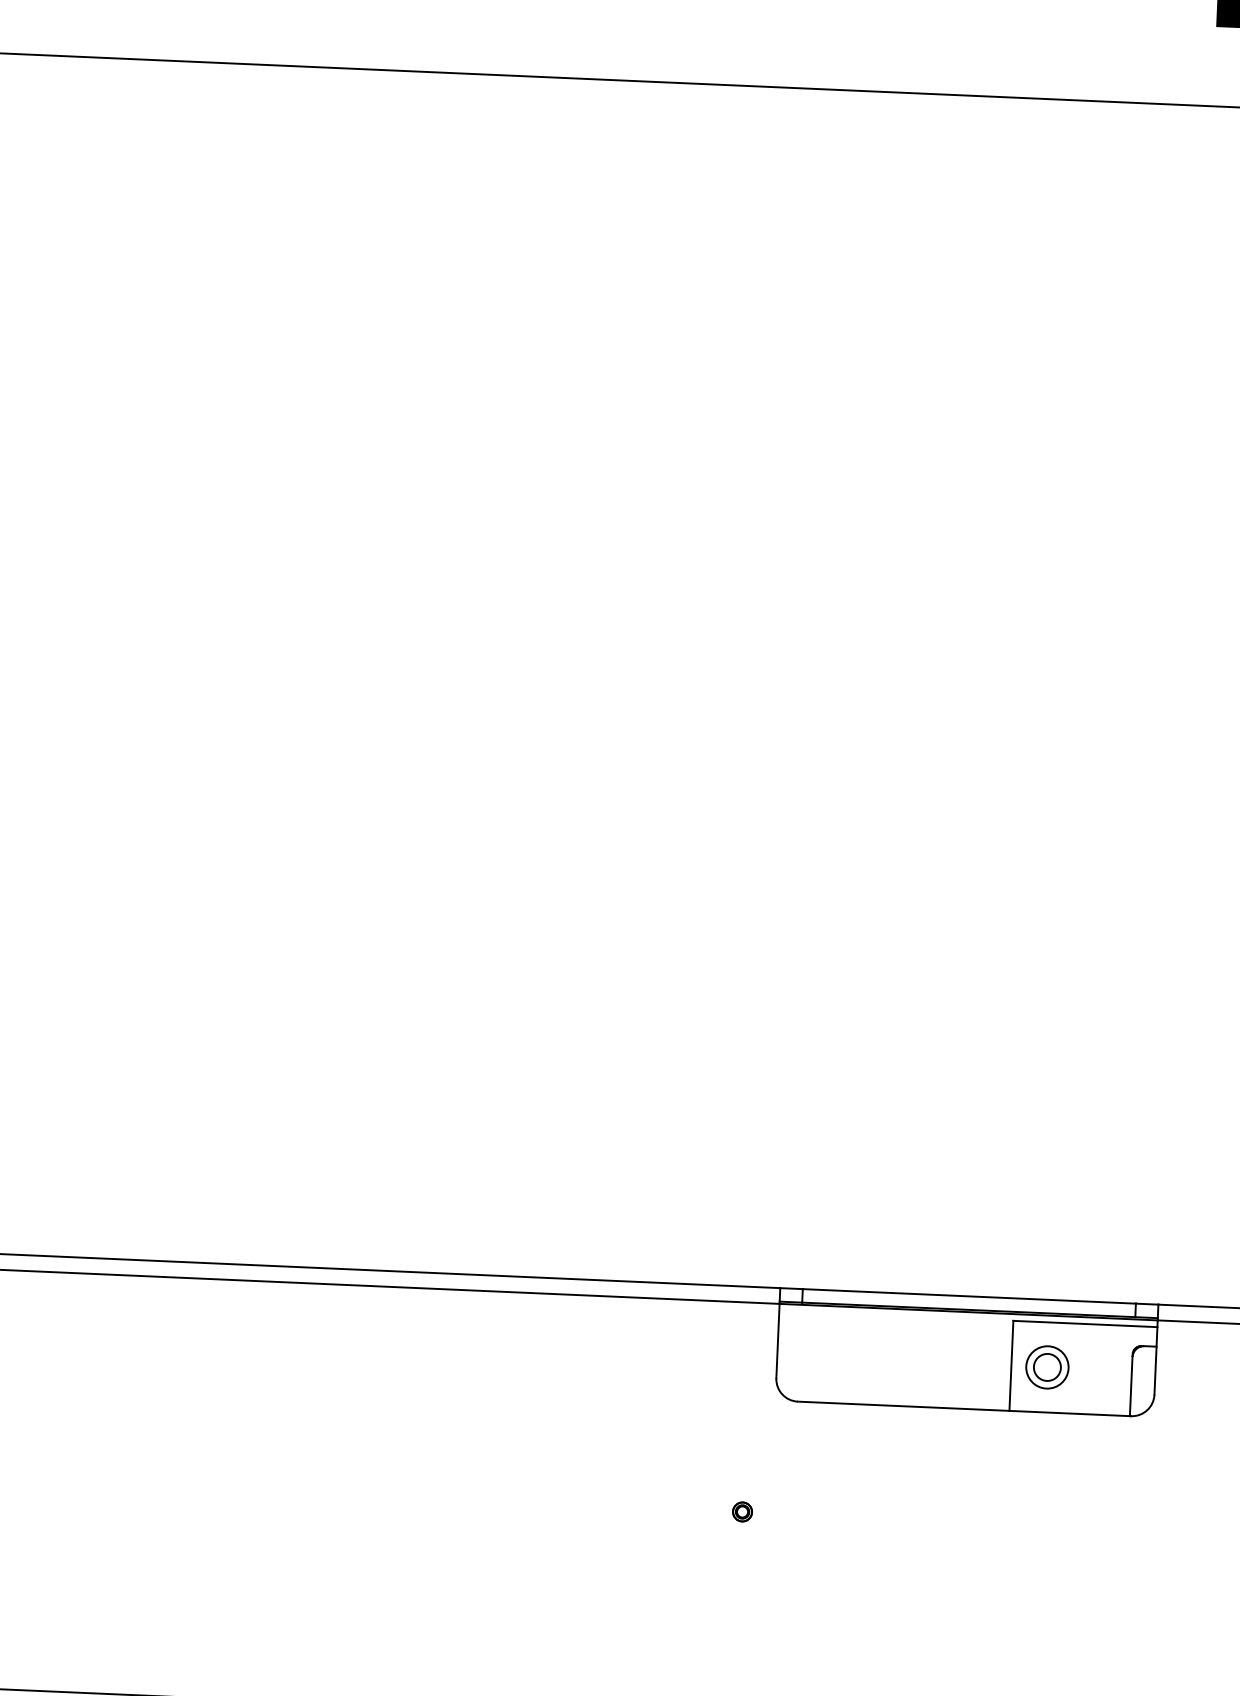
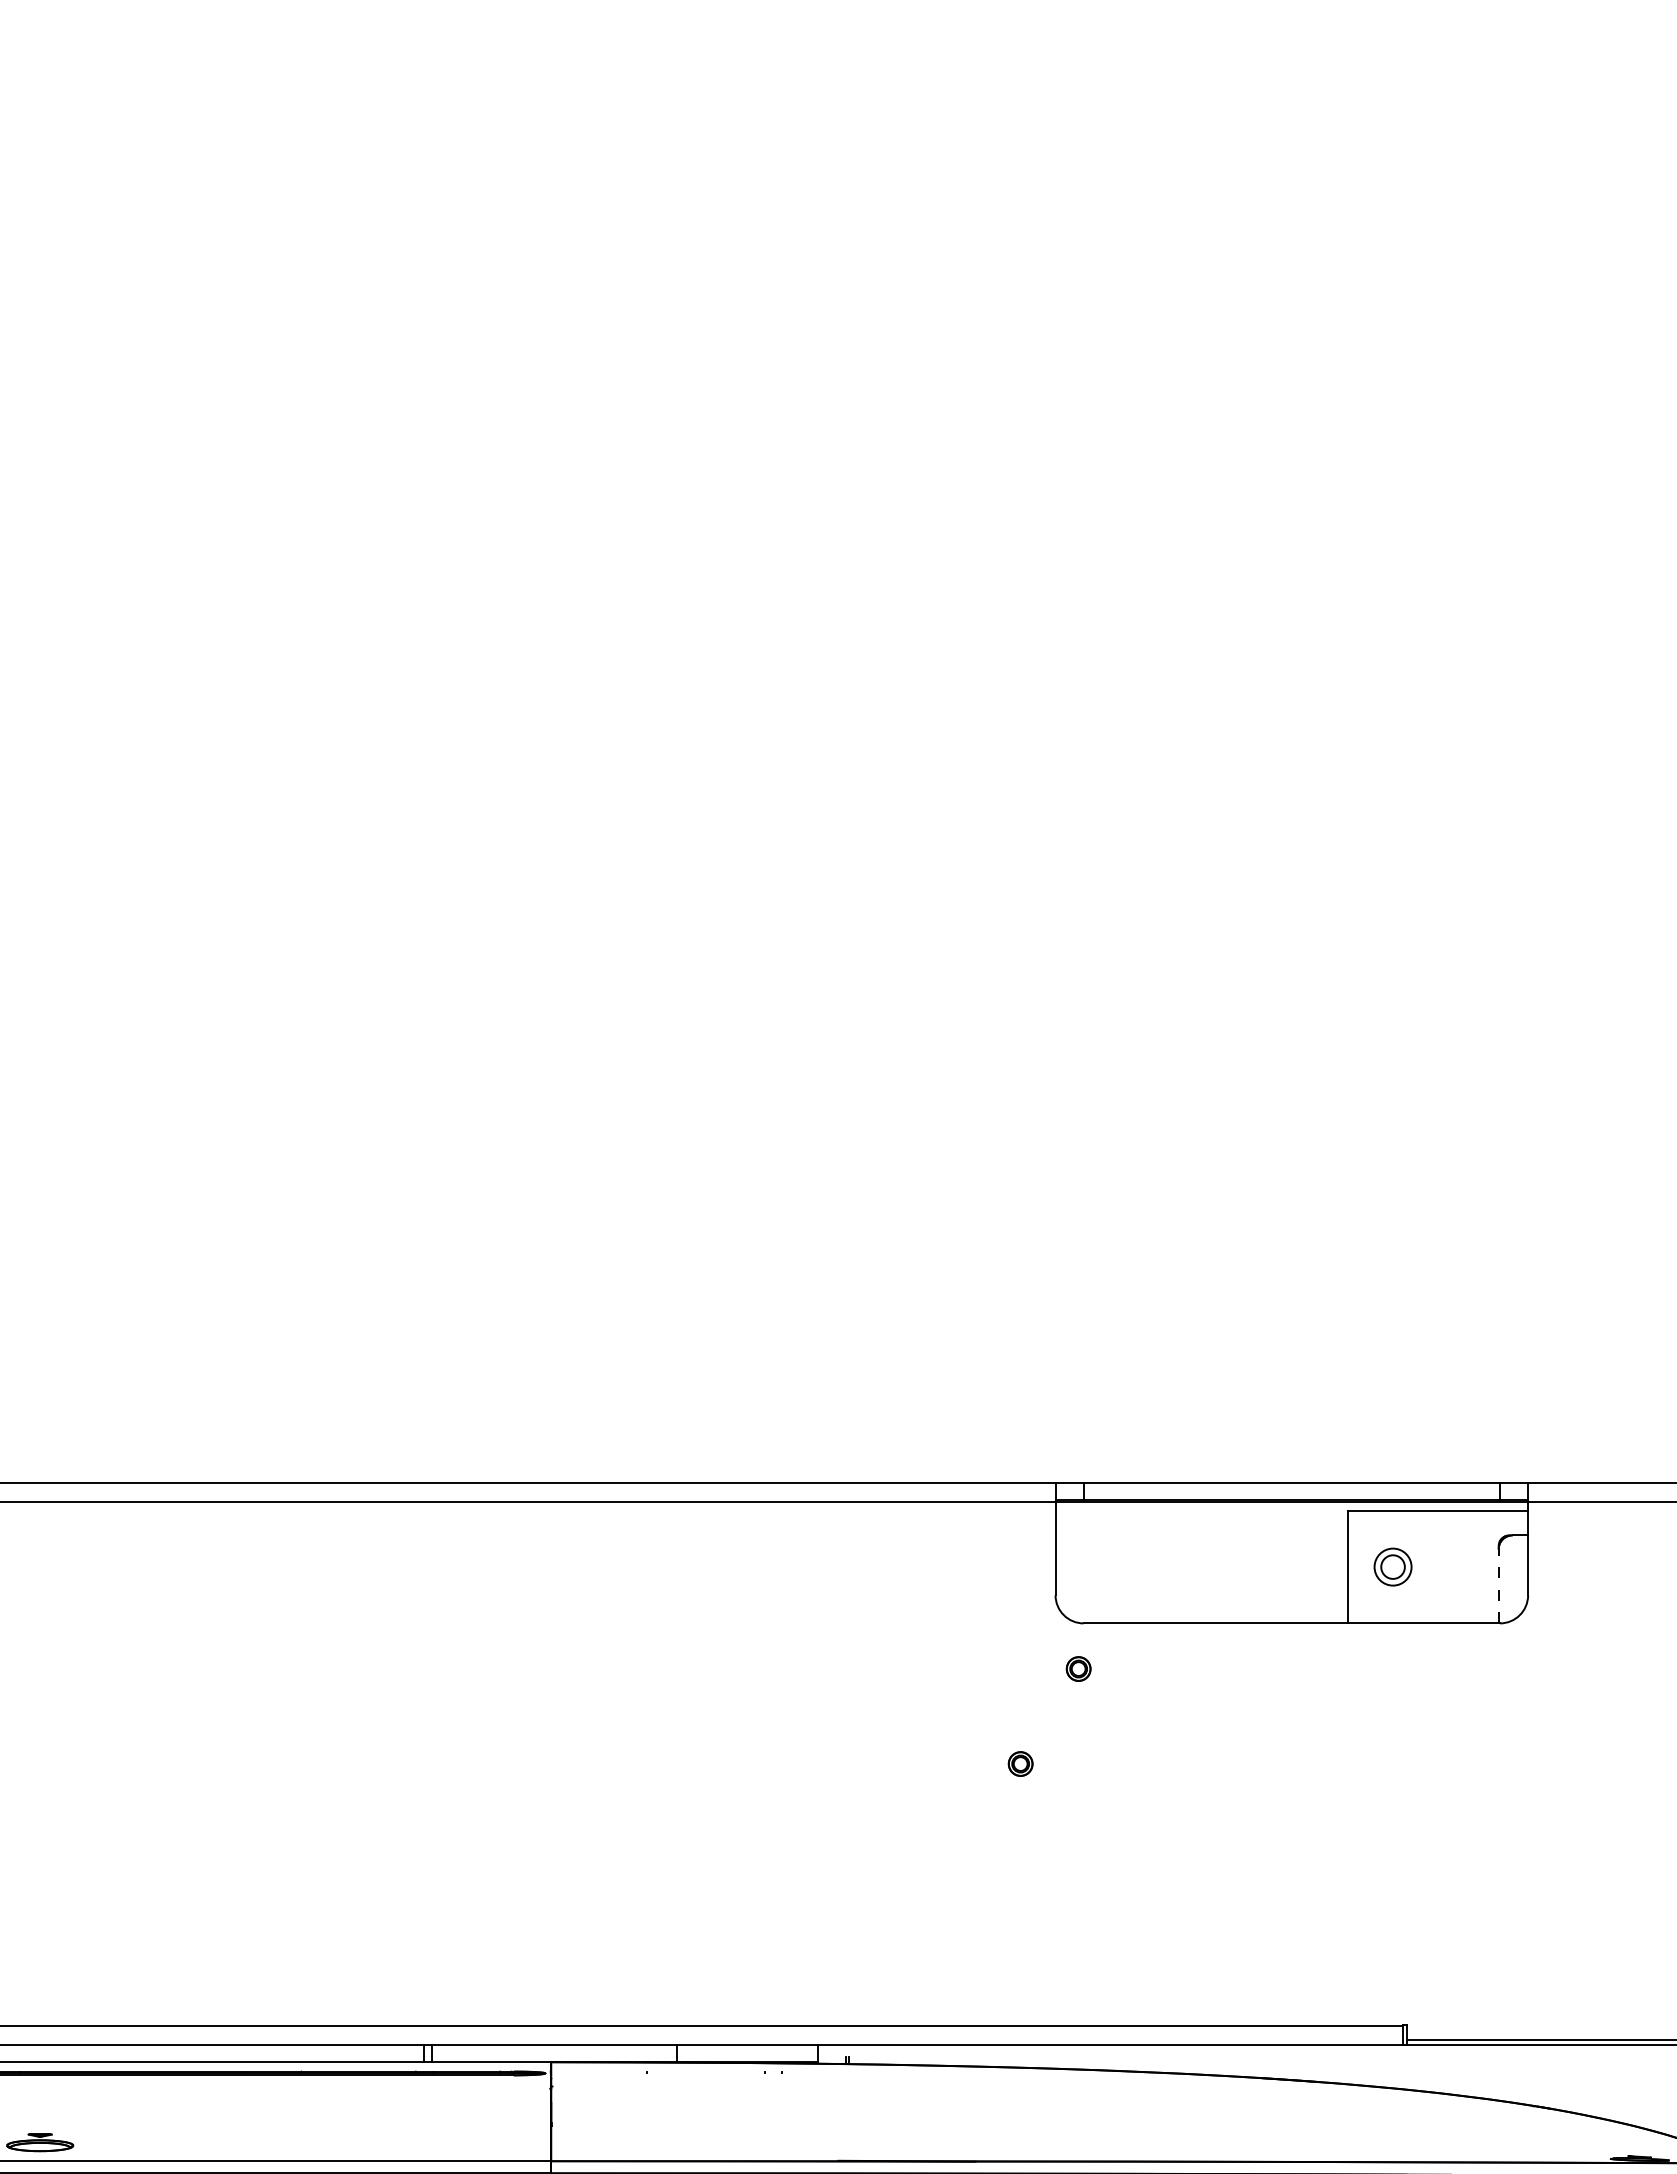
part: (1046, 1366) -> (1392, 1566), size x0.7
line: (1131, 1385) -> (1498, 1585), solid -> dashed
part: (792, 1437) -> (1078, 1668), added

